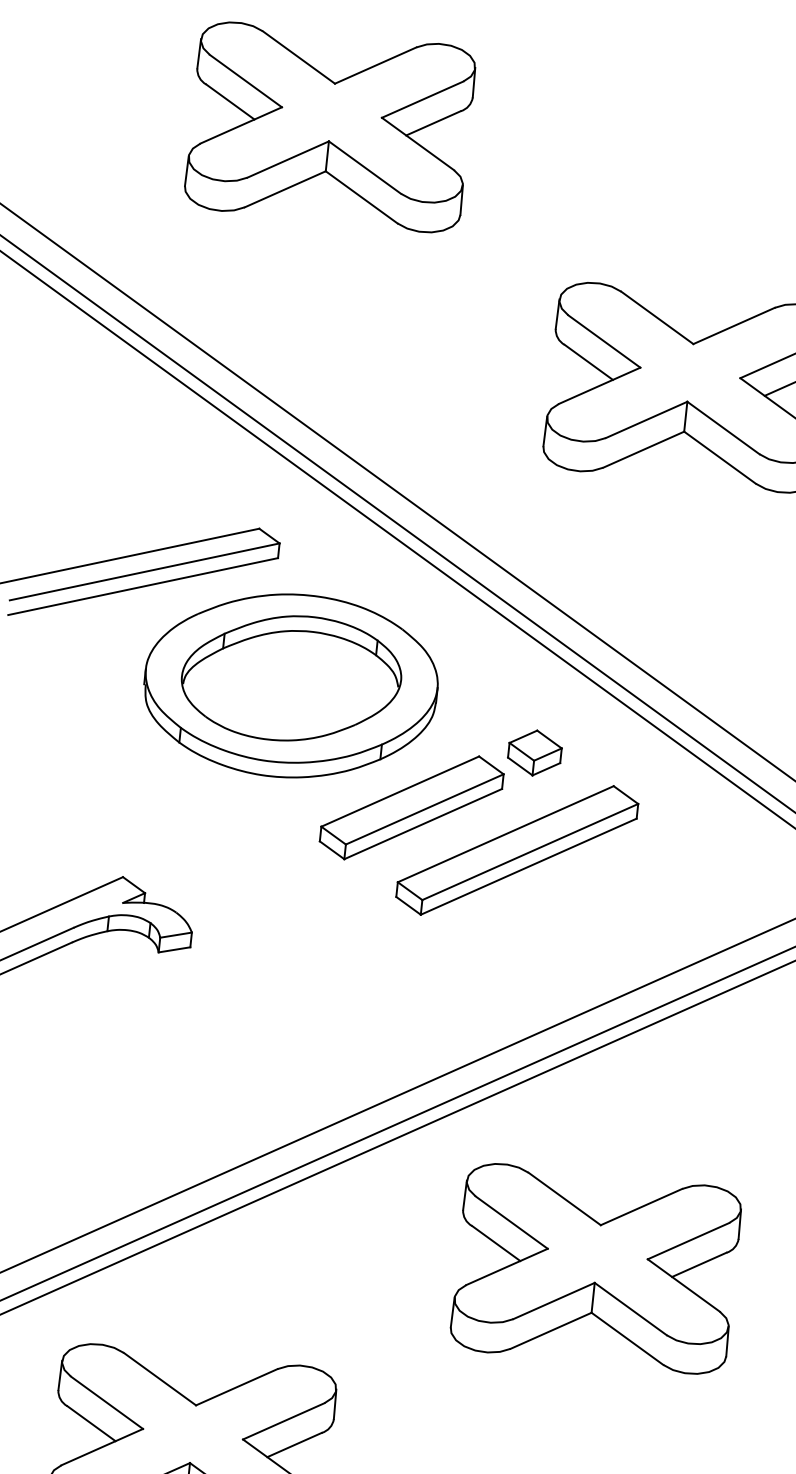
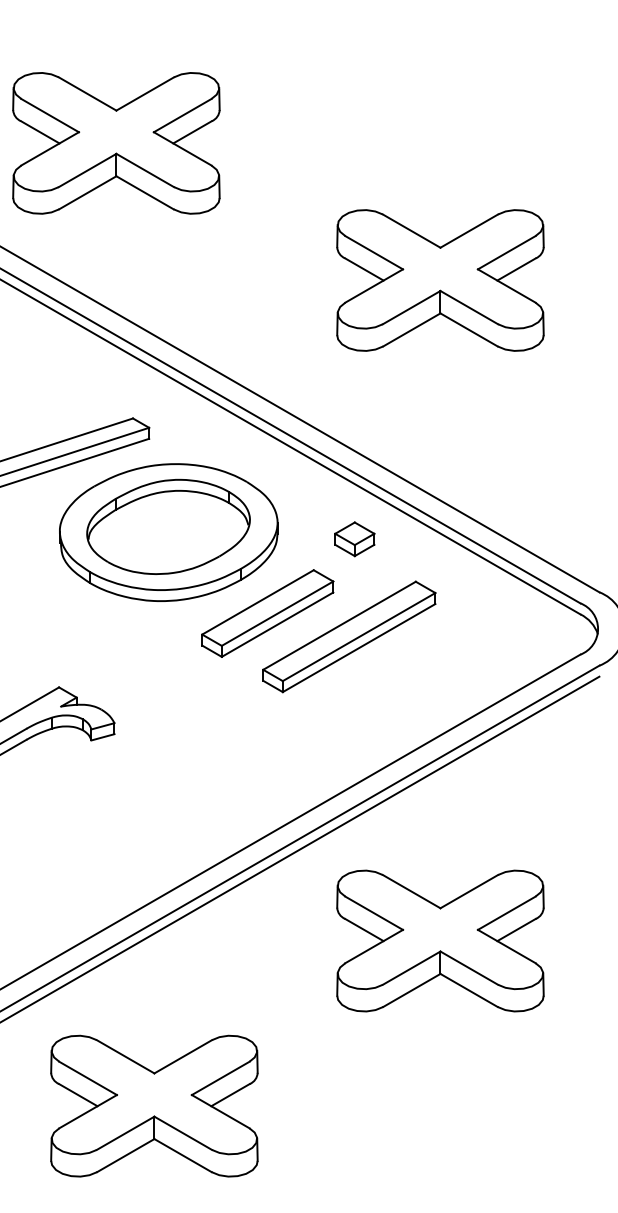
part: (330, 127) -> (116, 143), moved
part: (534, 753) -> (354, 539), moved

